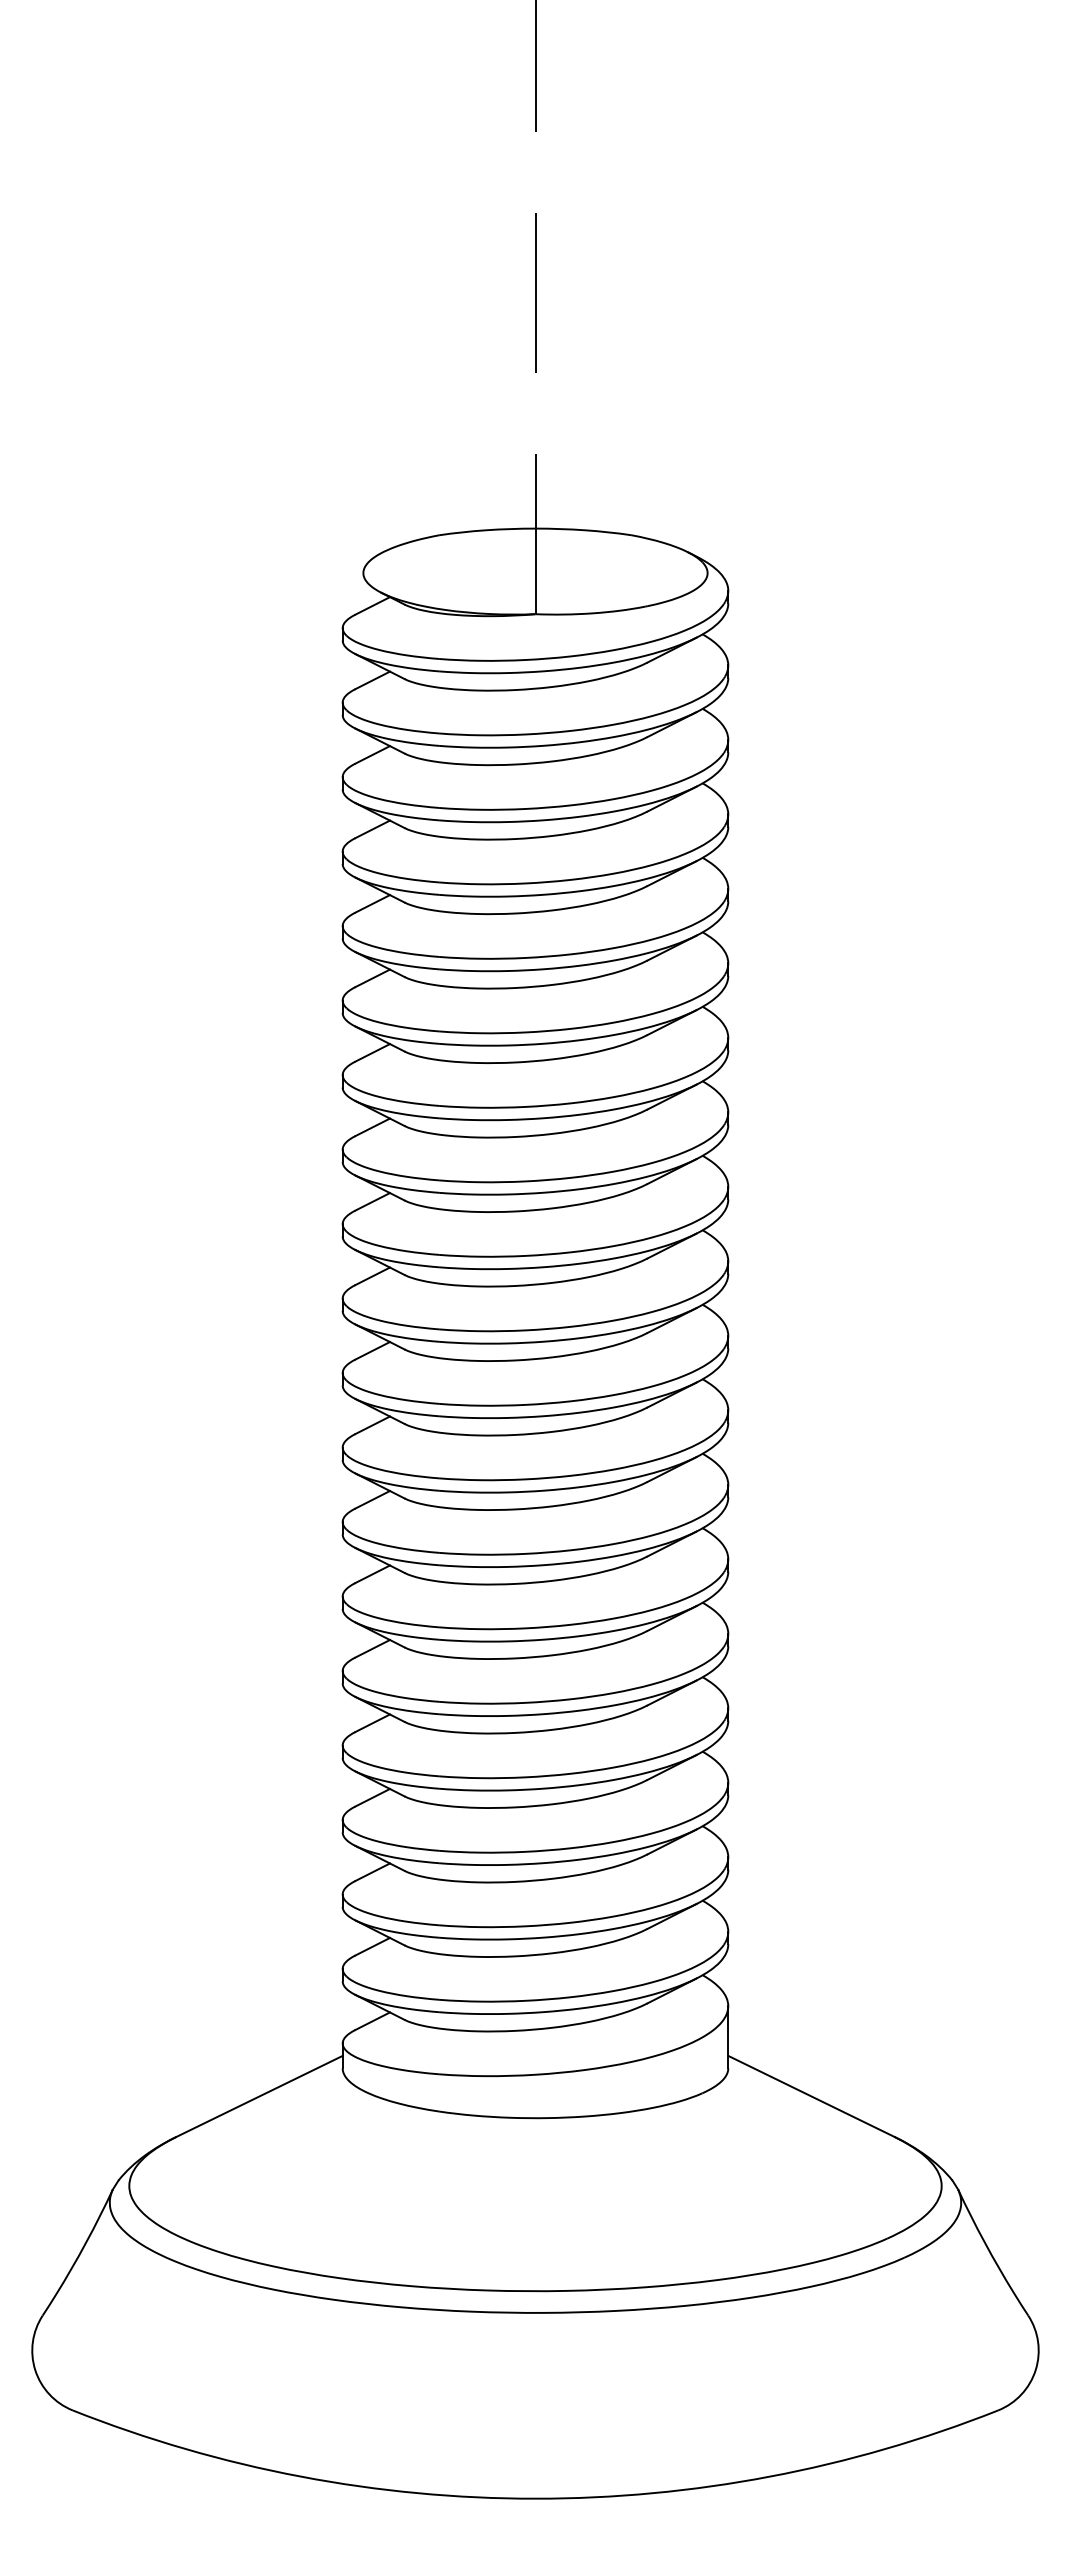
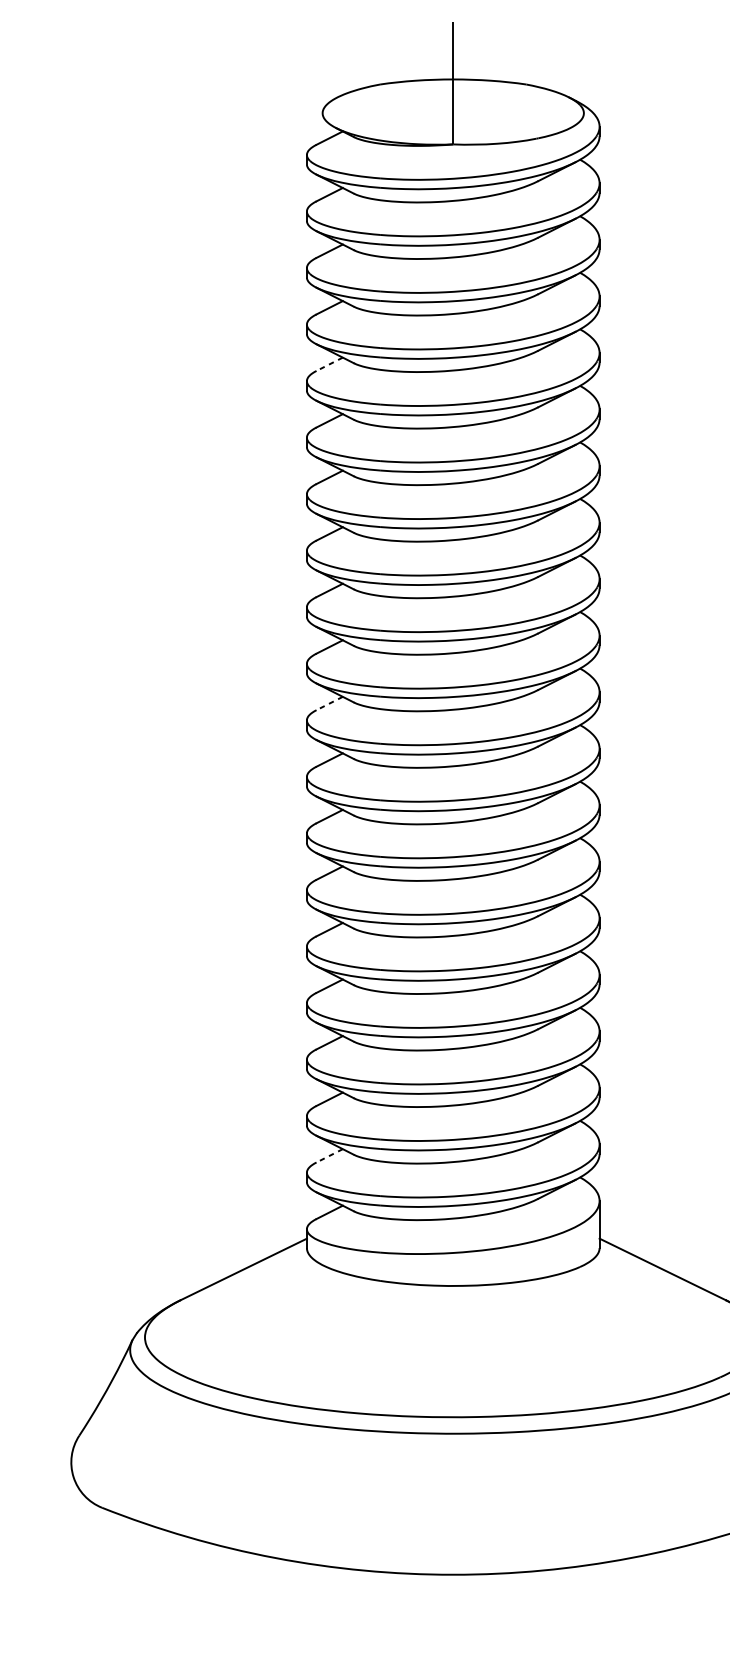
line: (372, 904) -> (329, 364), solid -> dashed
line: (372, 1351) -> (329, 704), solid -> dashed
line: (372, 1946) -> (329, 1155), solid -> dashed

